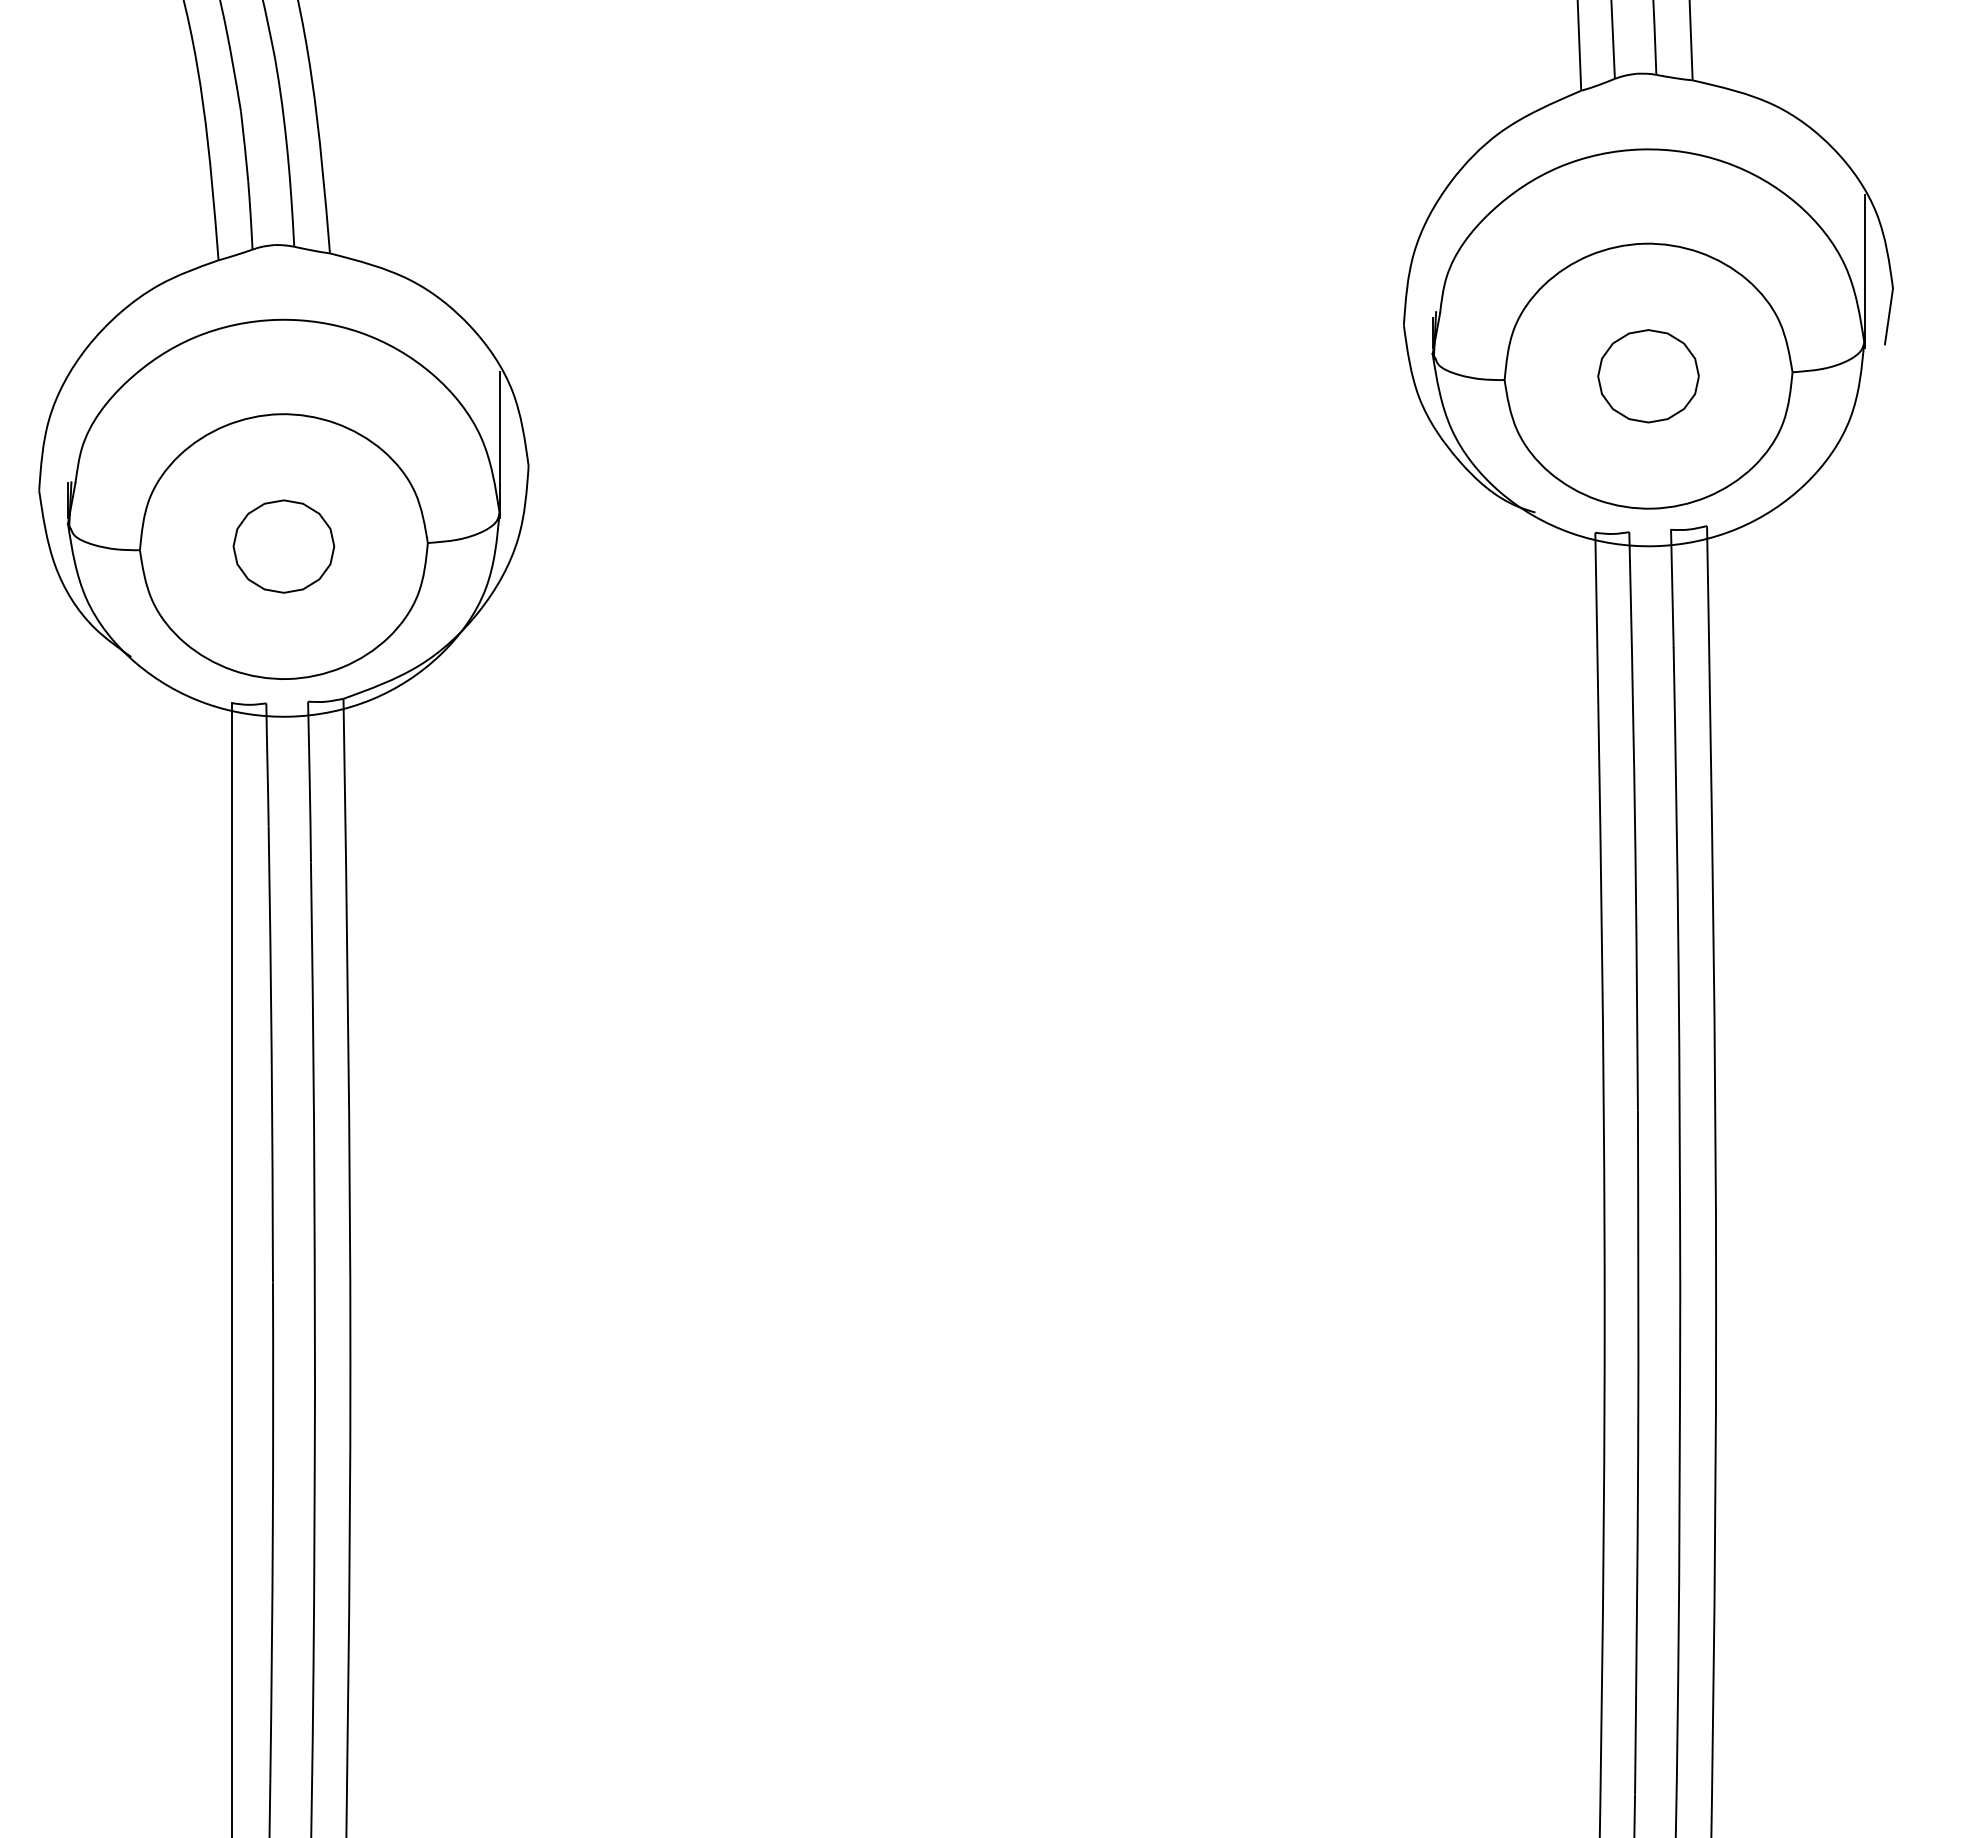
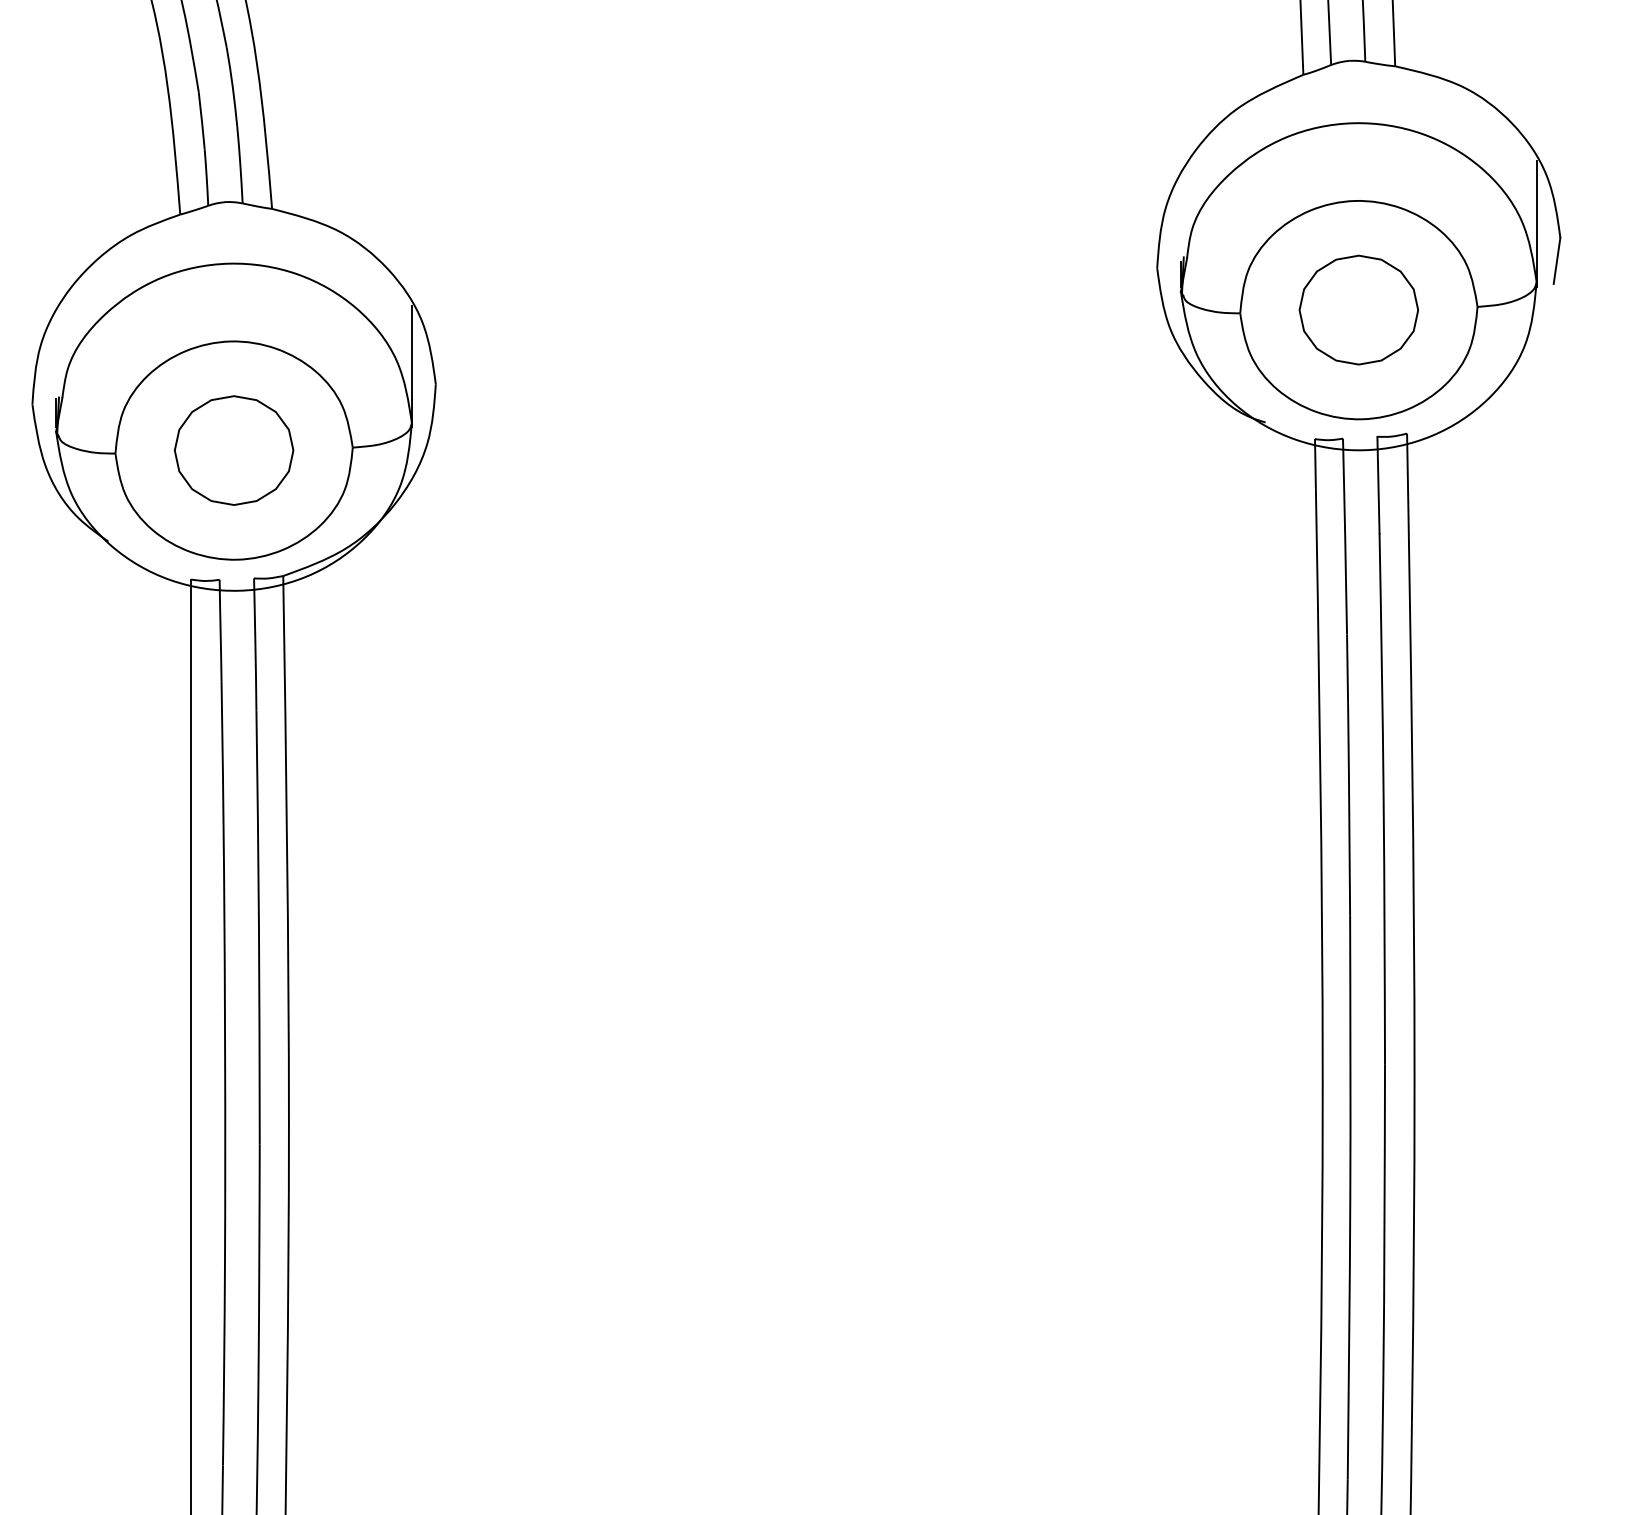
part: (1648, 376) -> (1358, 310), size x1.43
part: (283, 546) -> (233, 450), size x1.43

